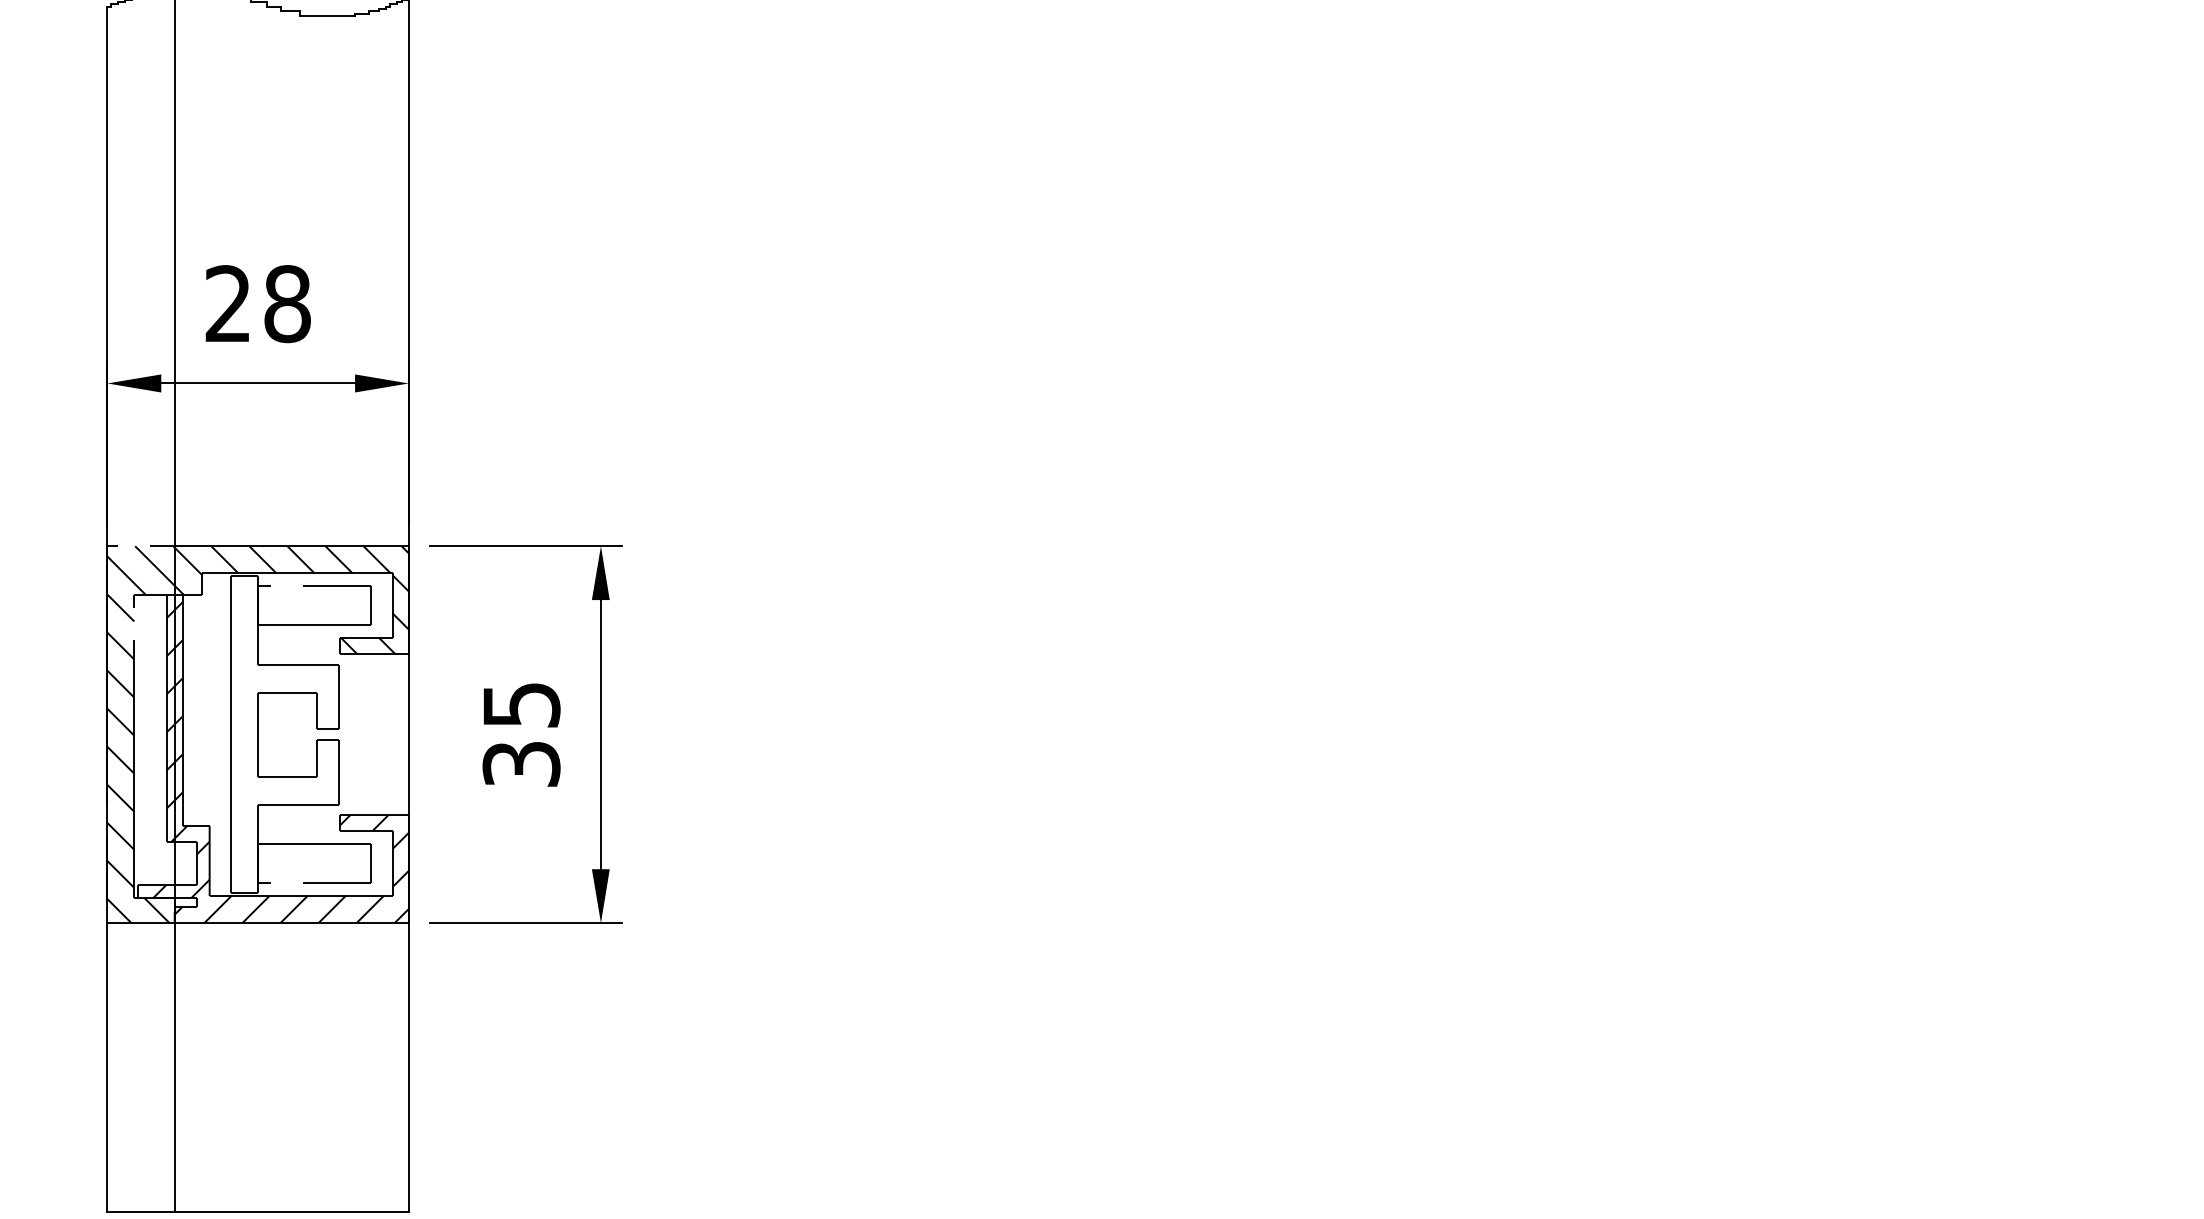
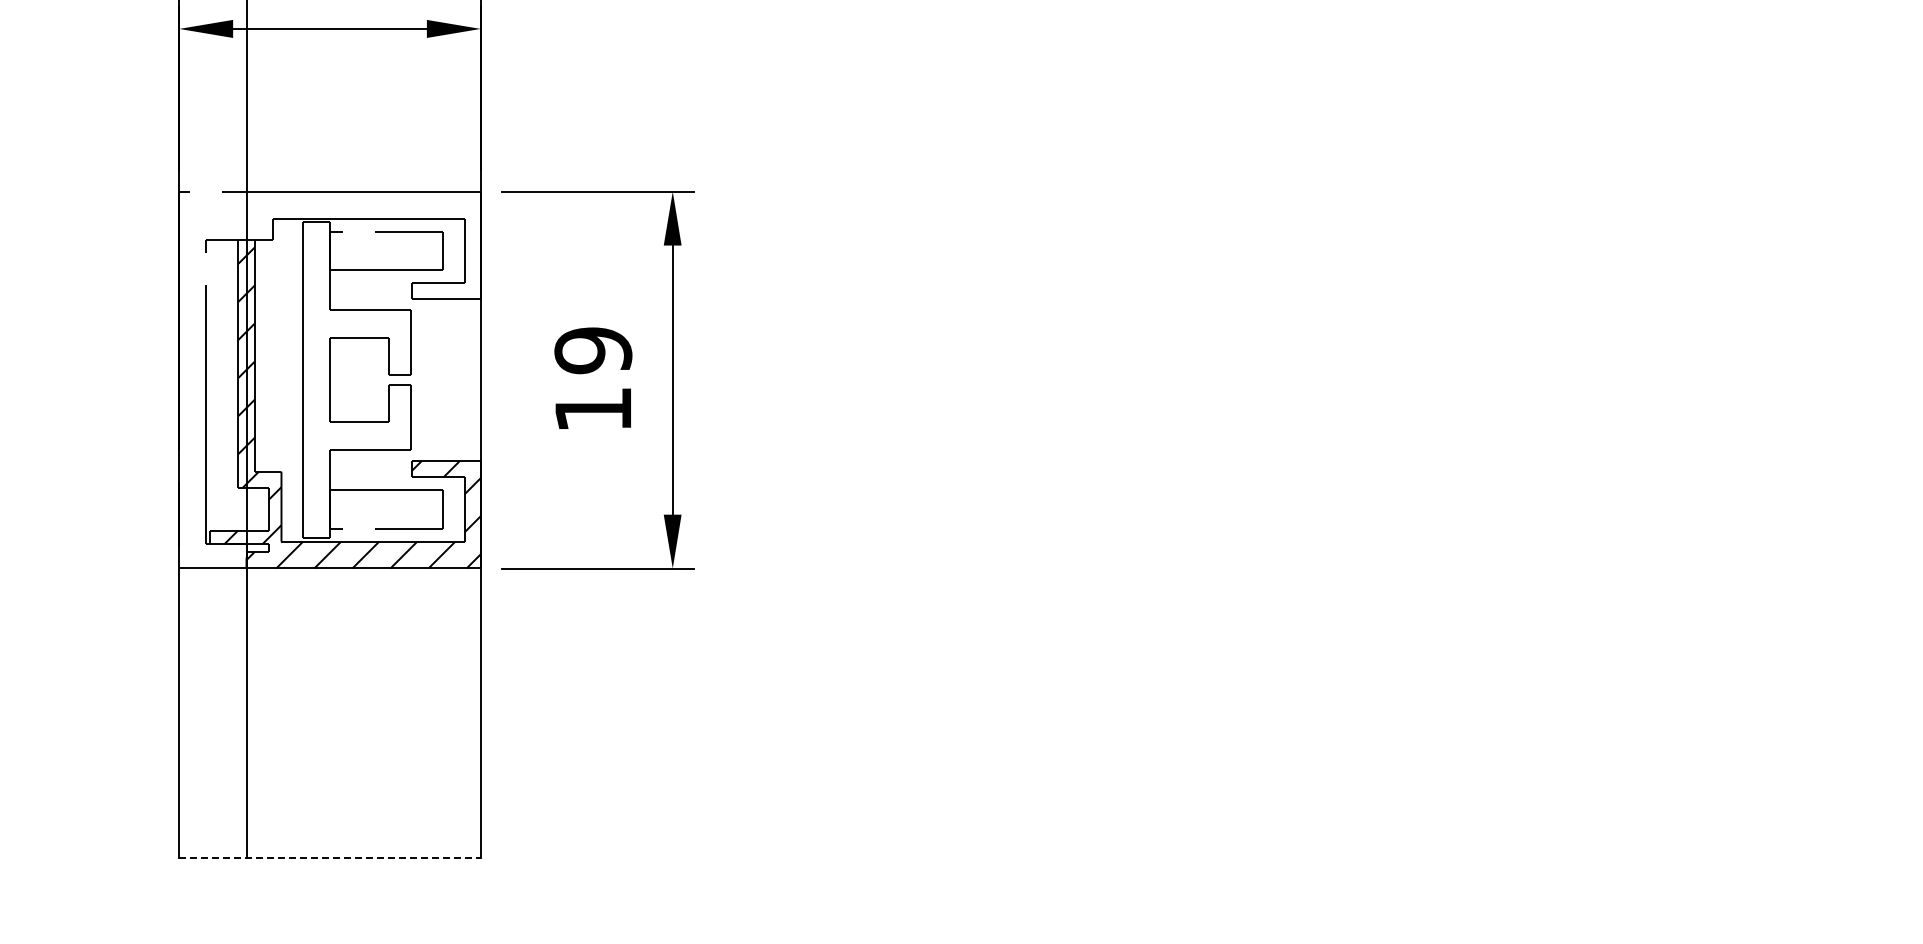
hatch: (257, 734) -> (329, 379), removed
text: (521, 734) -> (593, 379), 35 -> 19
line: (258, 1212) -> (330, 857), solid -> dashed

